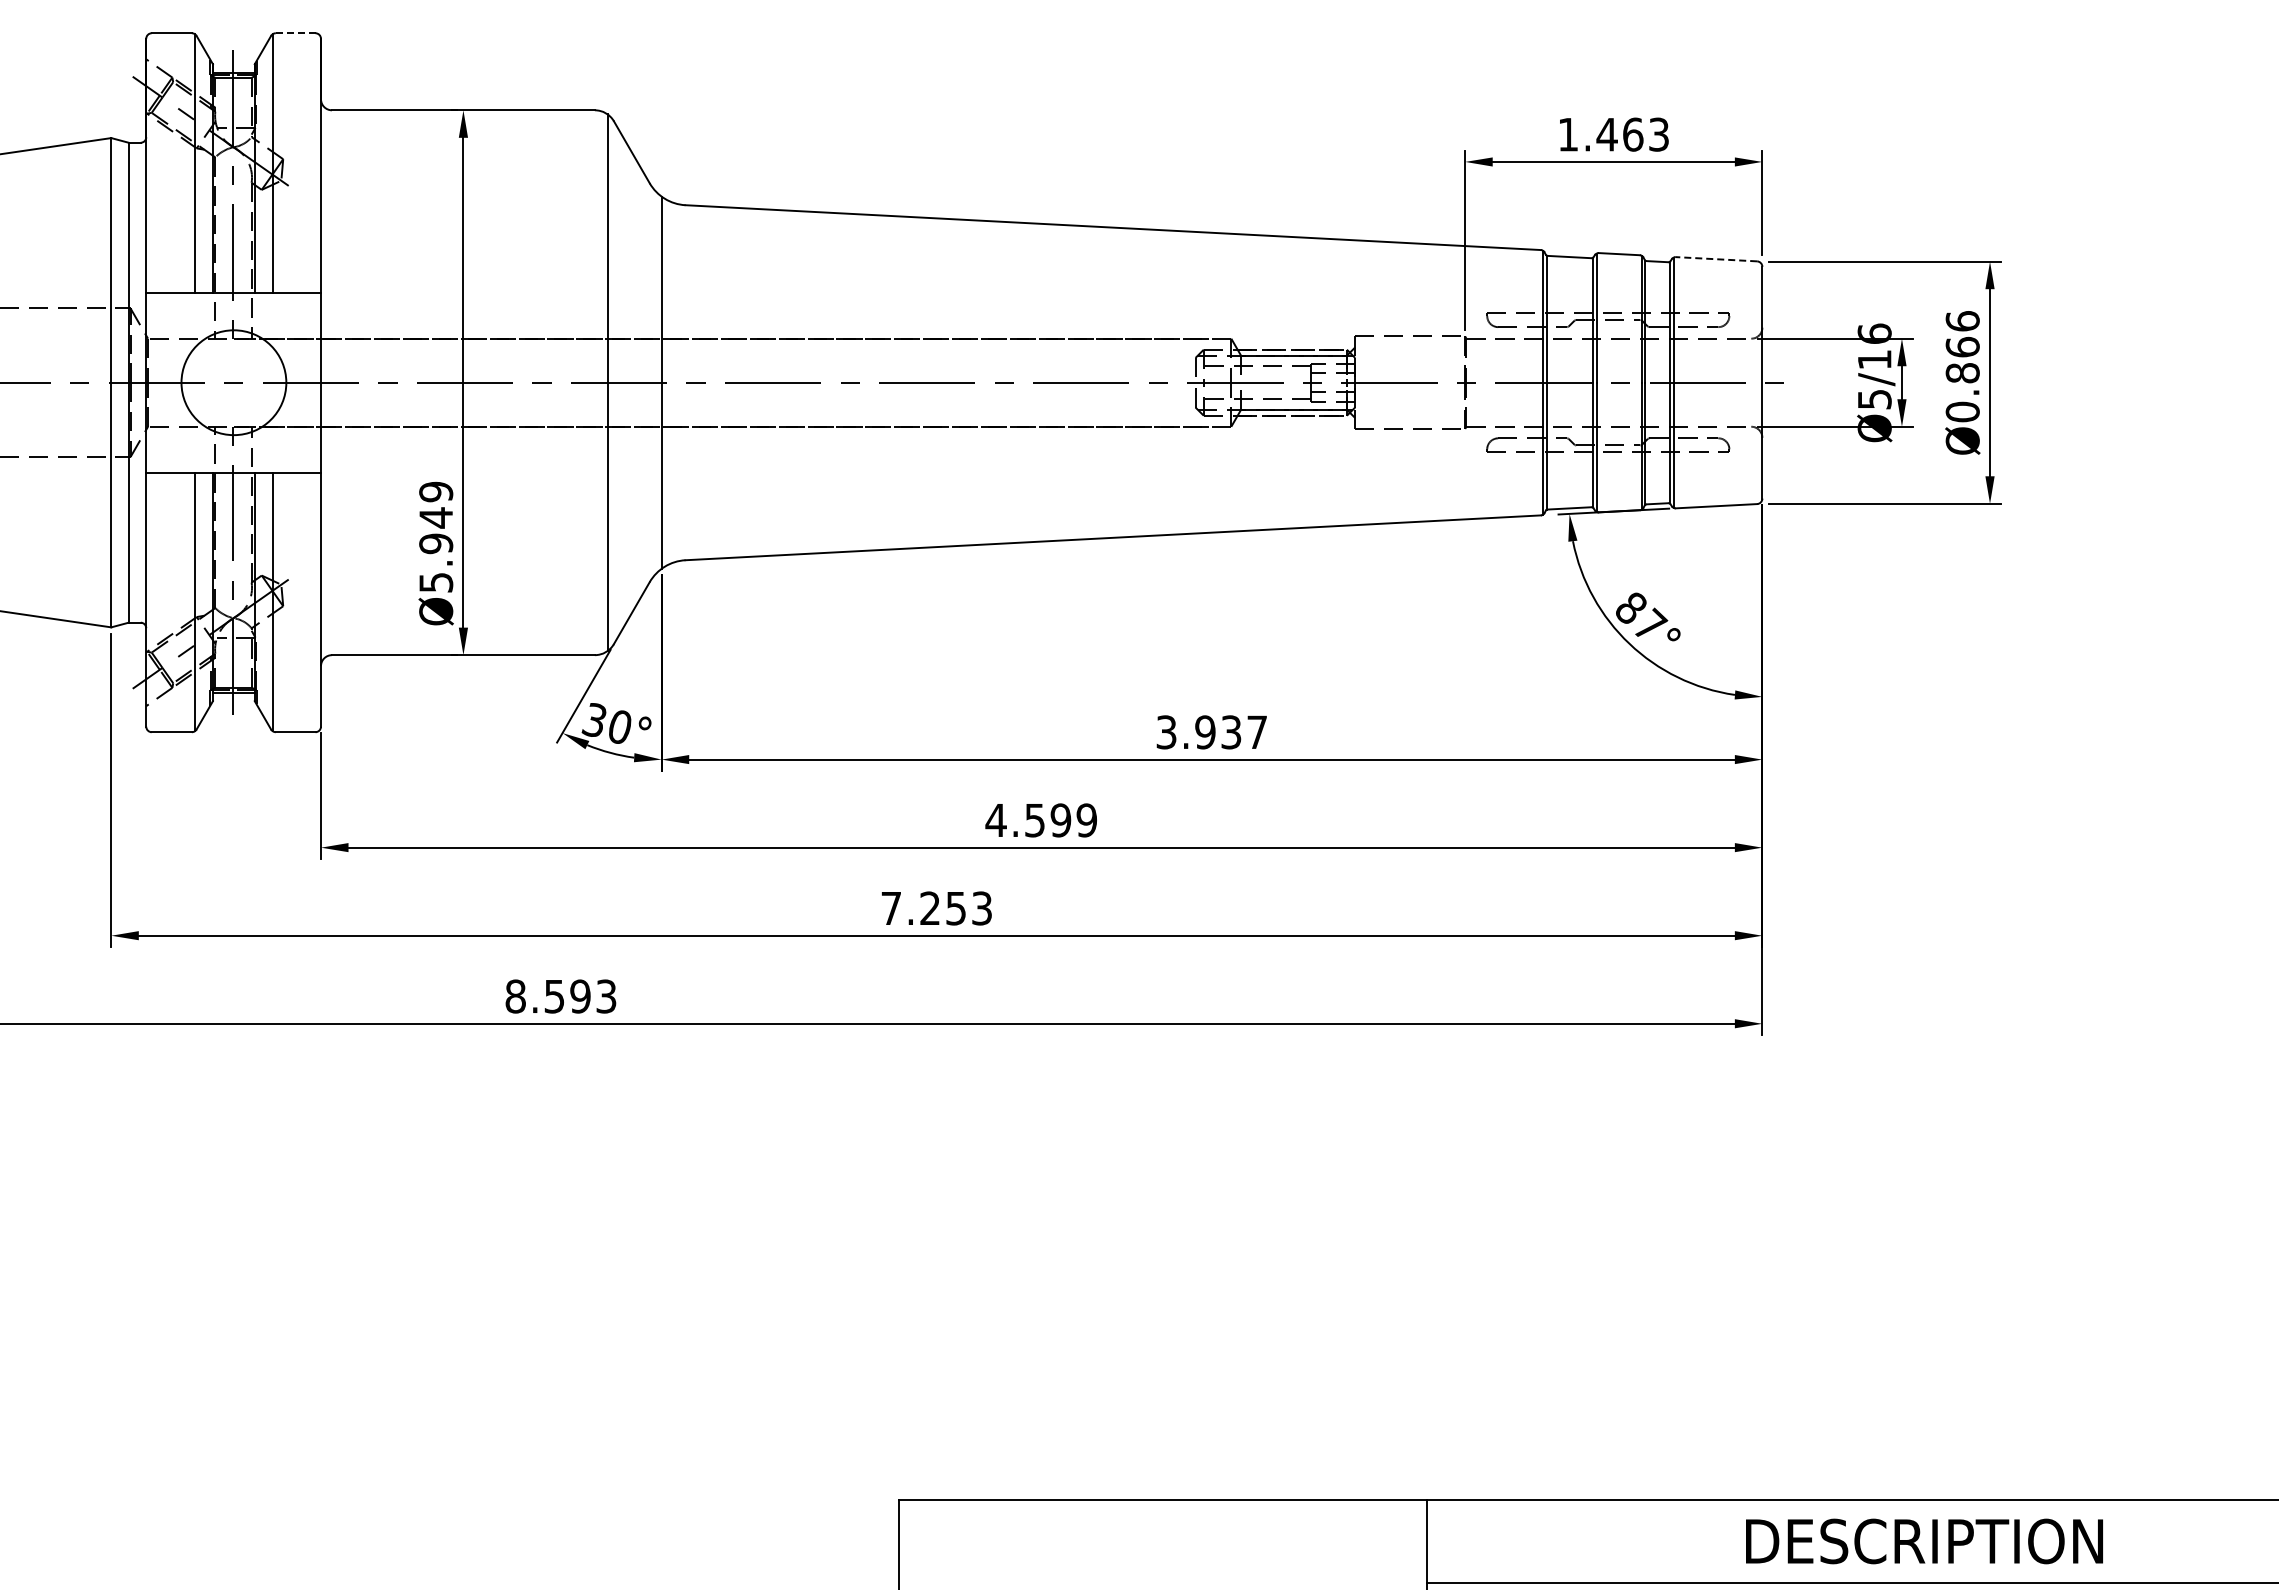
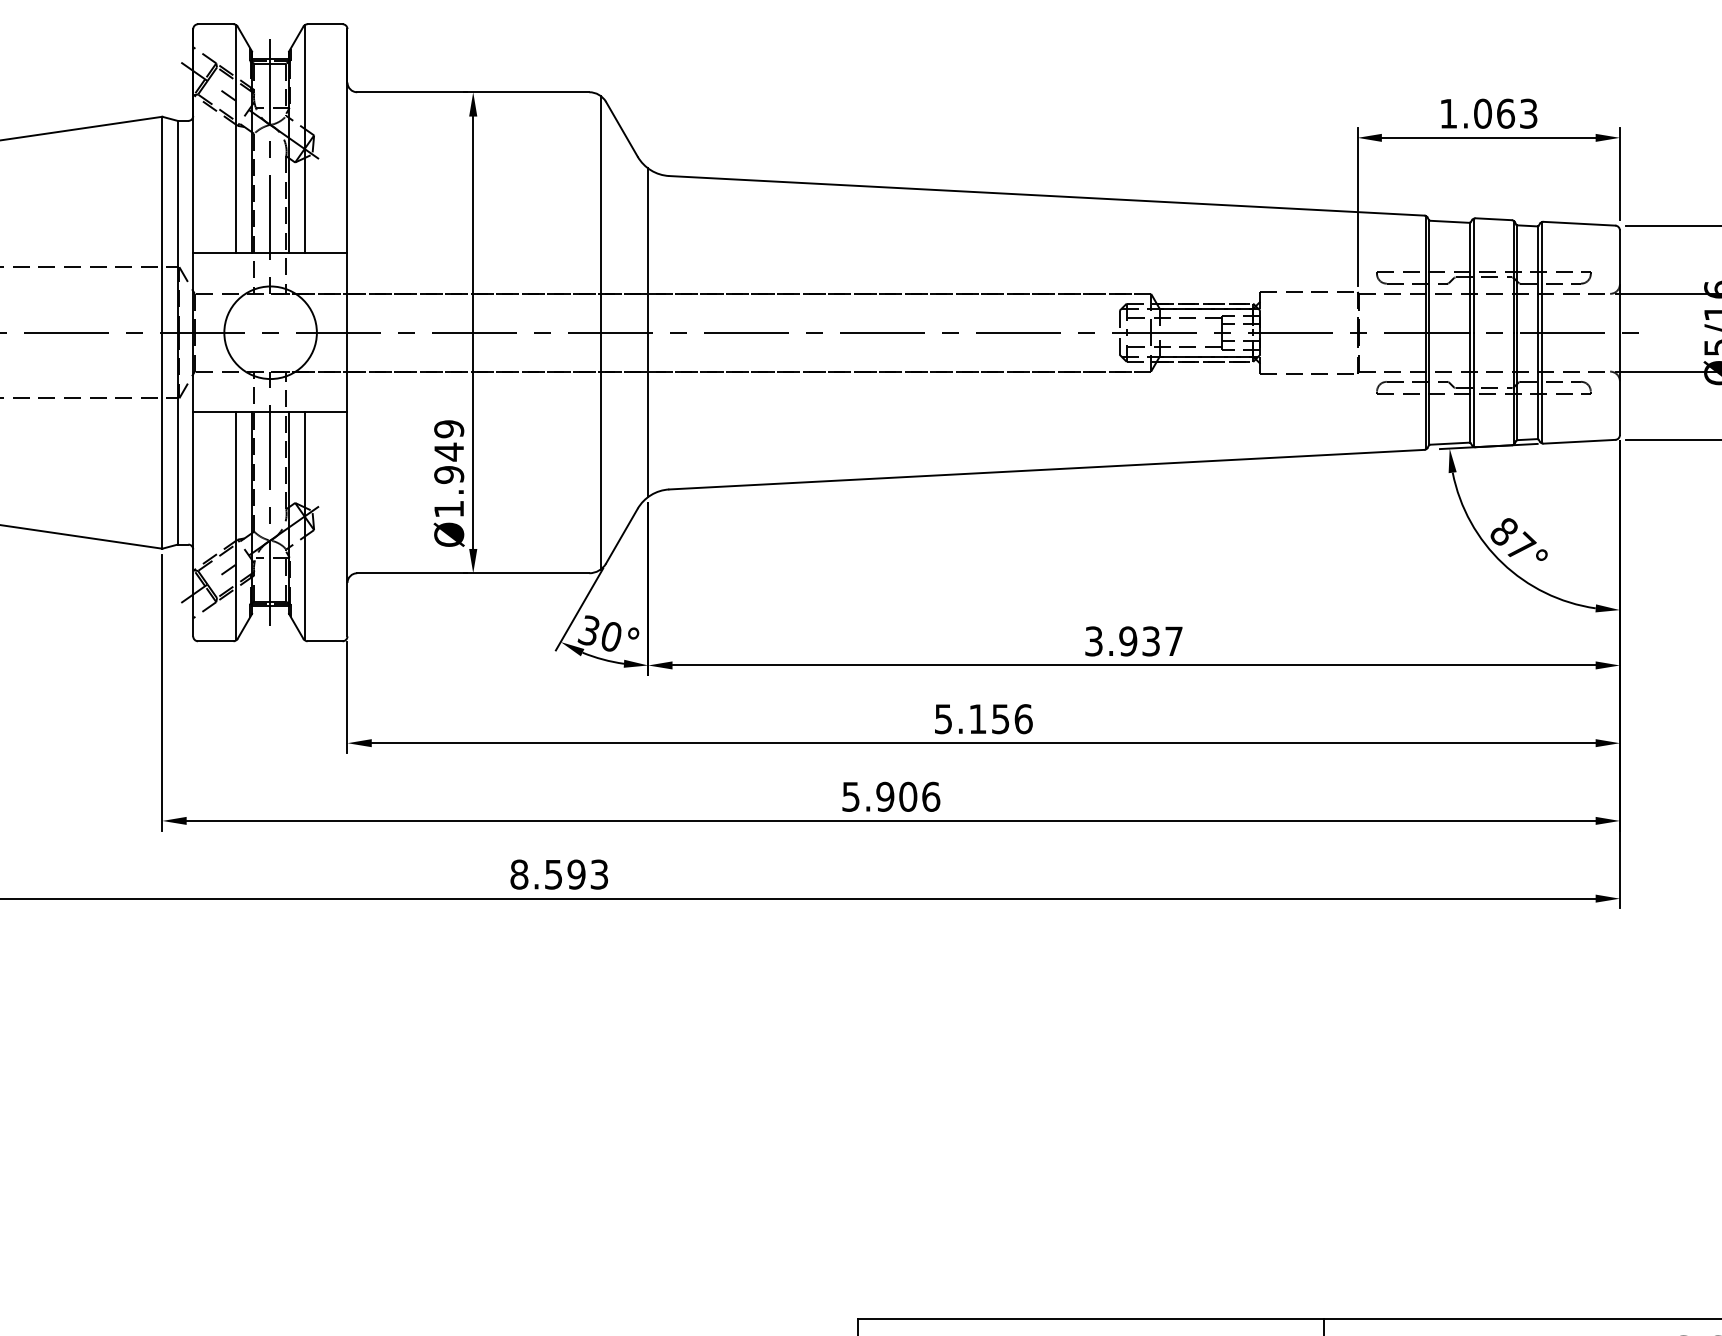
line: (295, 33) -> (324, 24), dashed -> solid
text: (1606, 134) -> (1482, 113), 1.463 -> 1.063
line: (1716, 259) -> (1579, 223), dashed -> solid
text: (436, 582) -> (449, 509), Ø5.949 -> Ø1.949
text: (1041, 820) -> (983, 719), 4.599 -> 5.156
text: (936, 908) -> (890, 796), 7.253 -> 5.906

